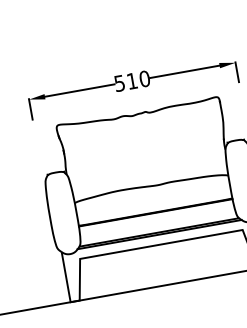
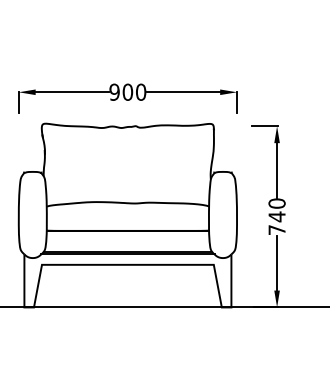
text: (126, 81) -> (121, 91), 510 -> 900

